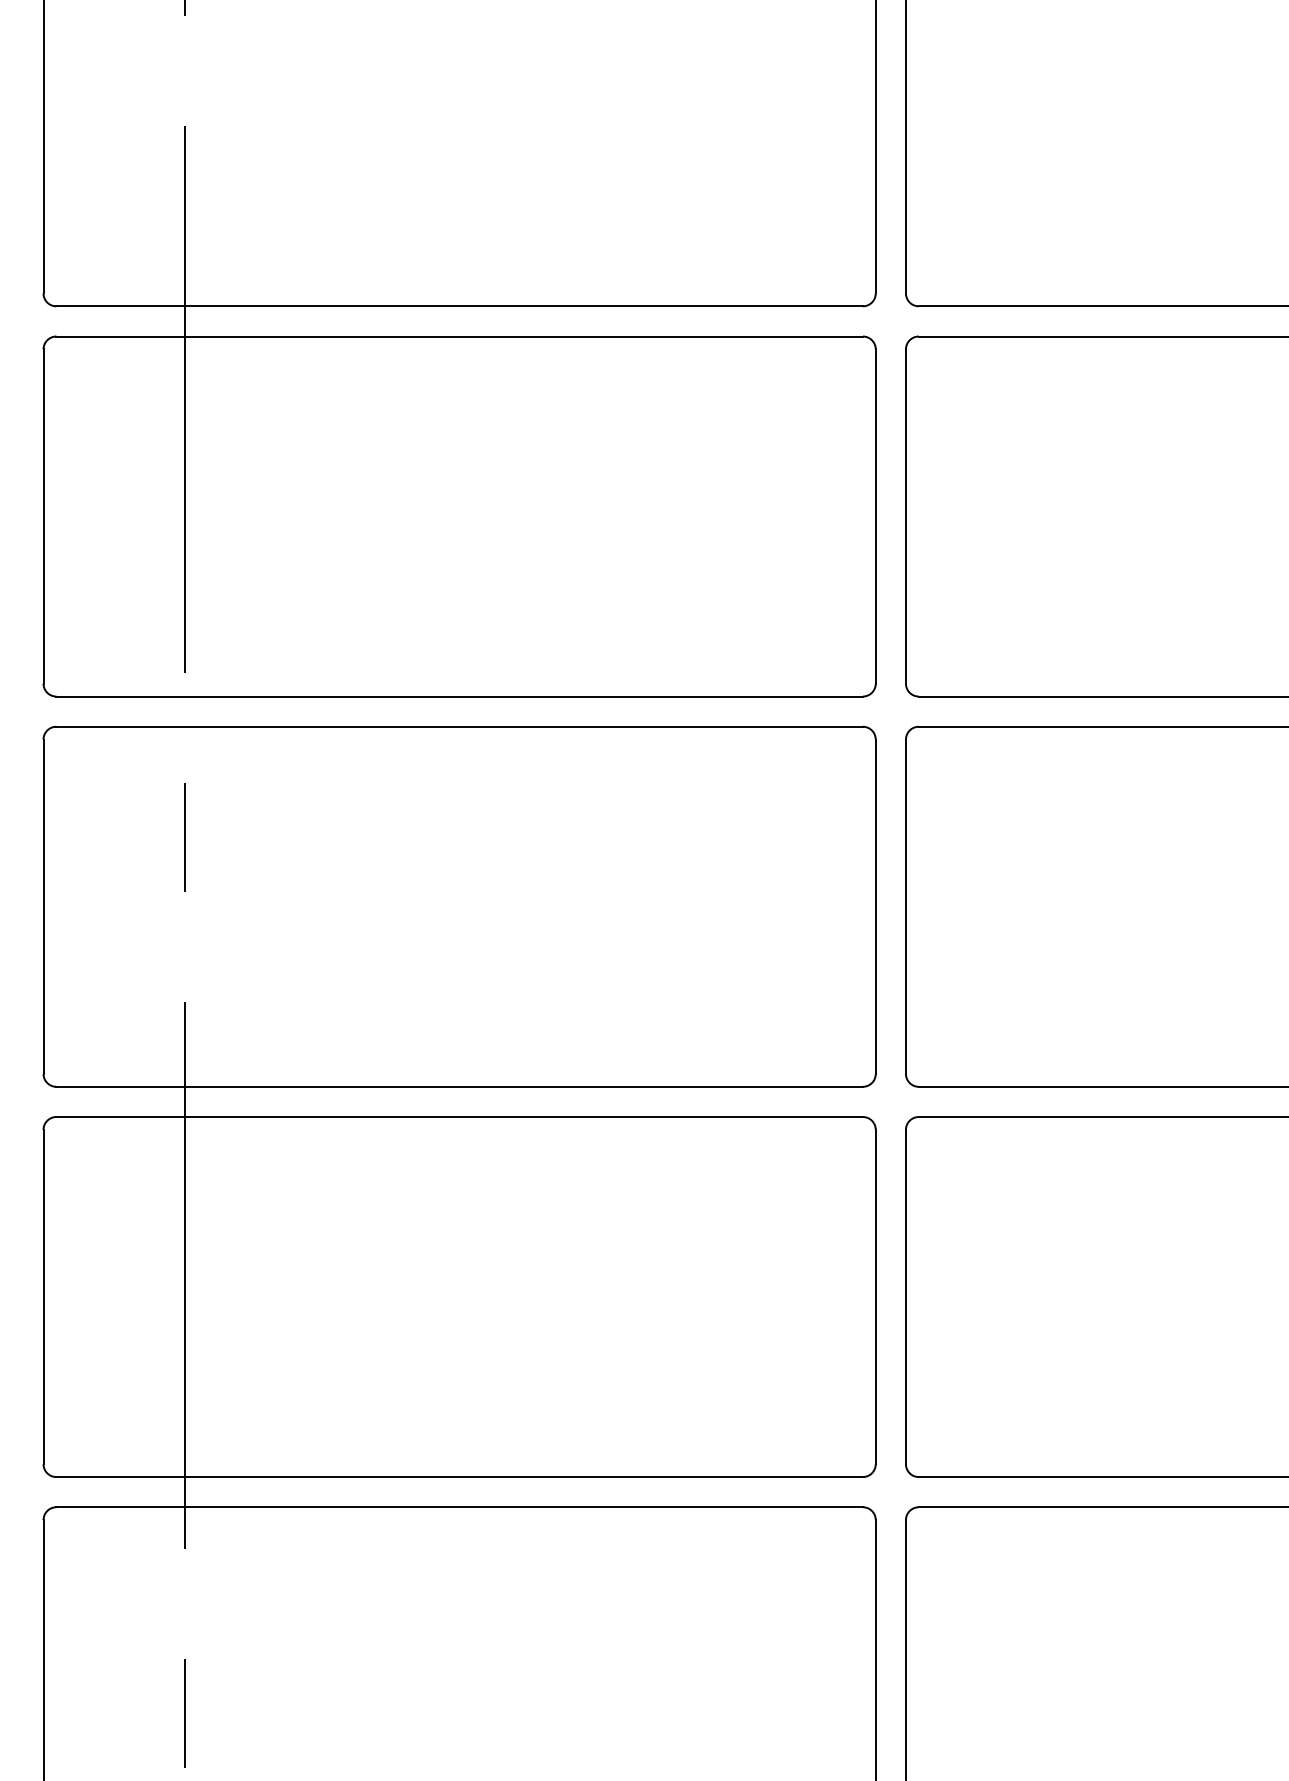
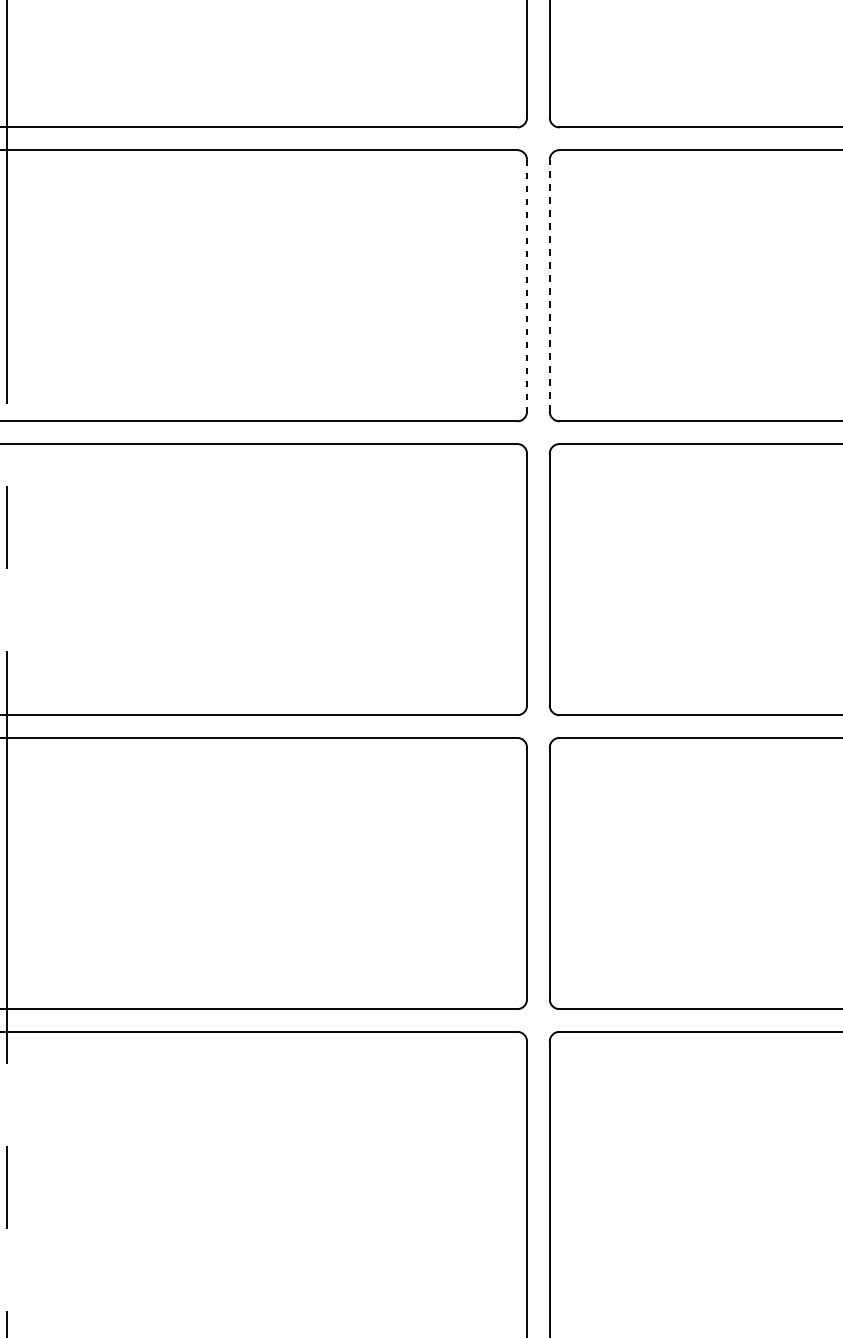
line: (905, 516) -> (549, 285), solid -> dashed
line: (875, 517) -> (526, 286), solid -> dashed

